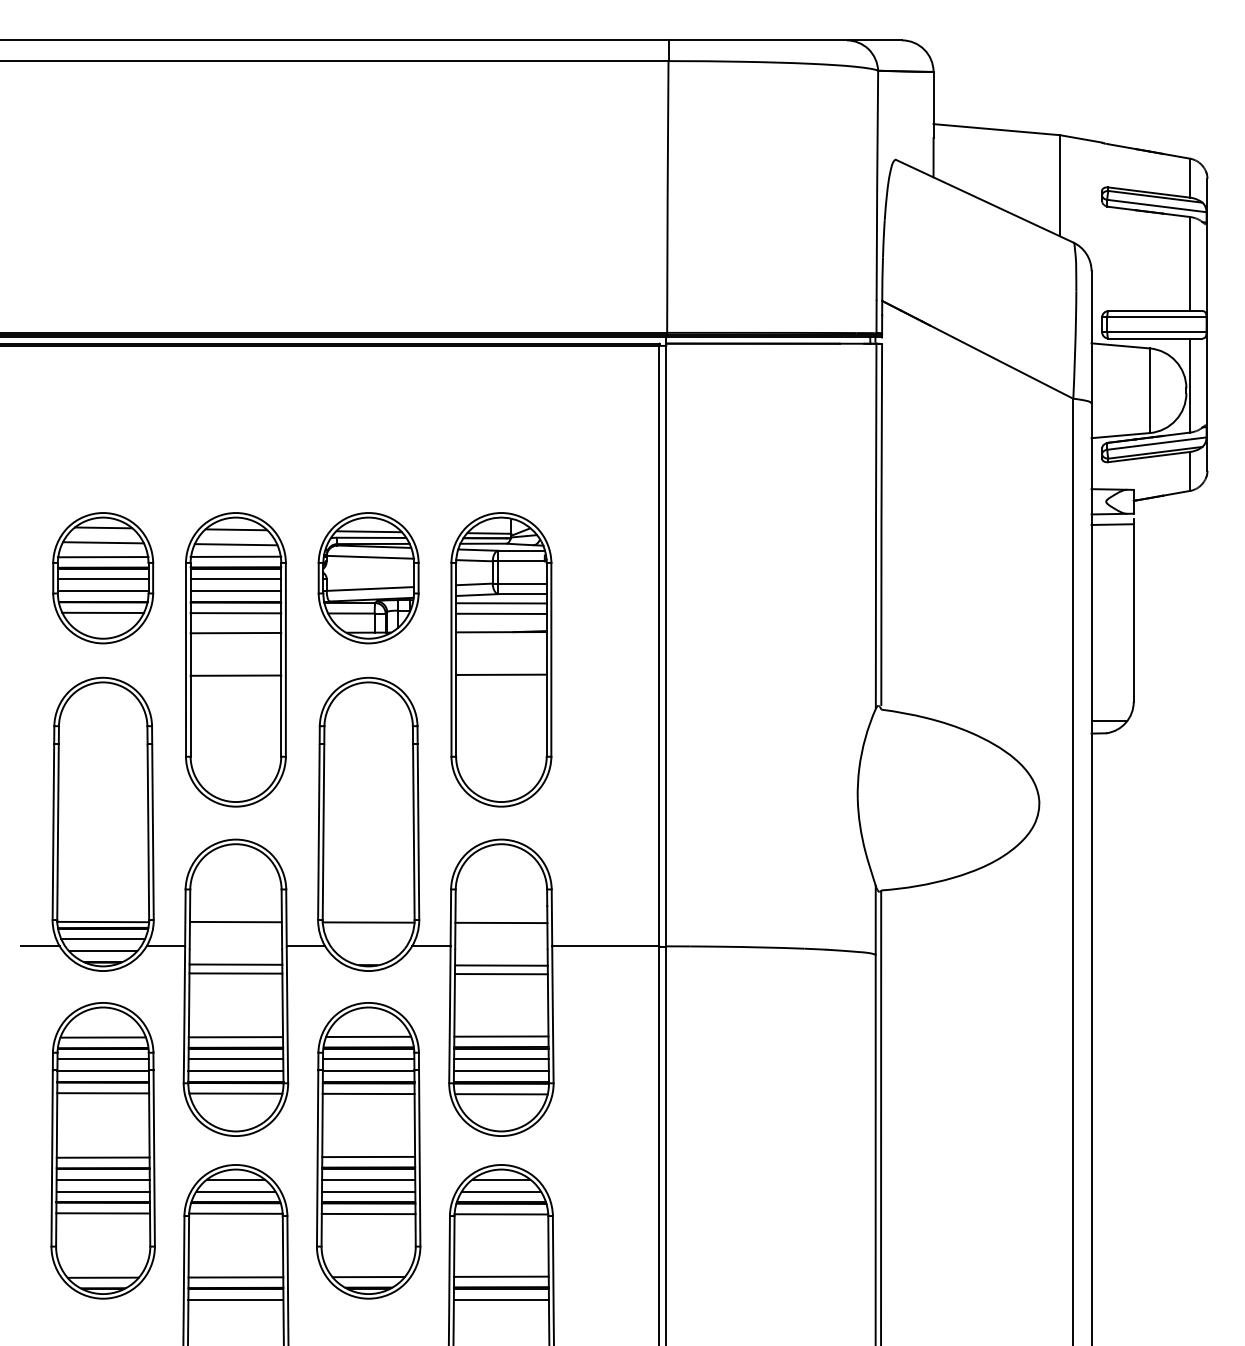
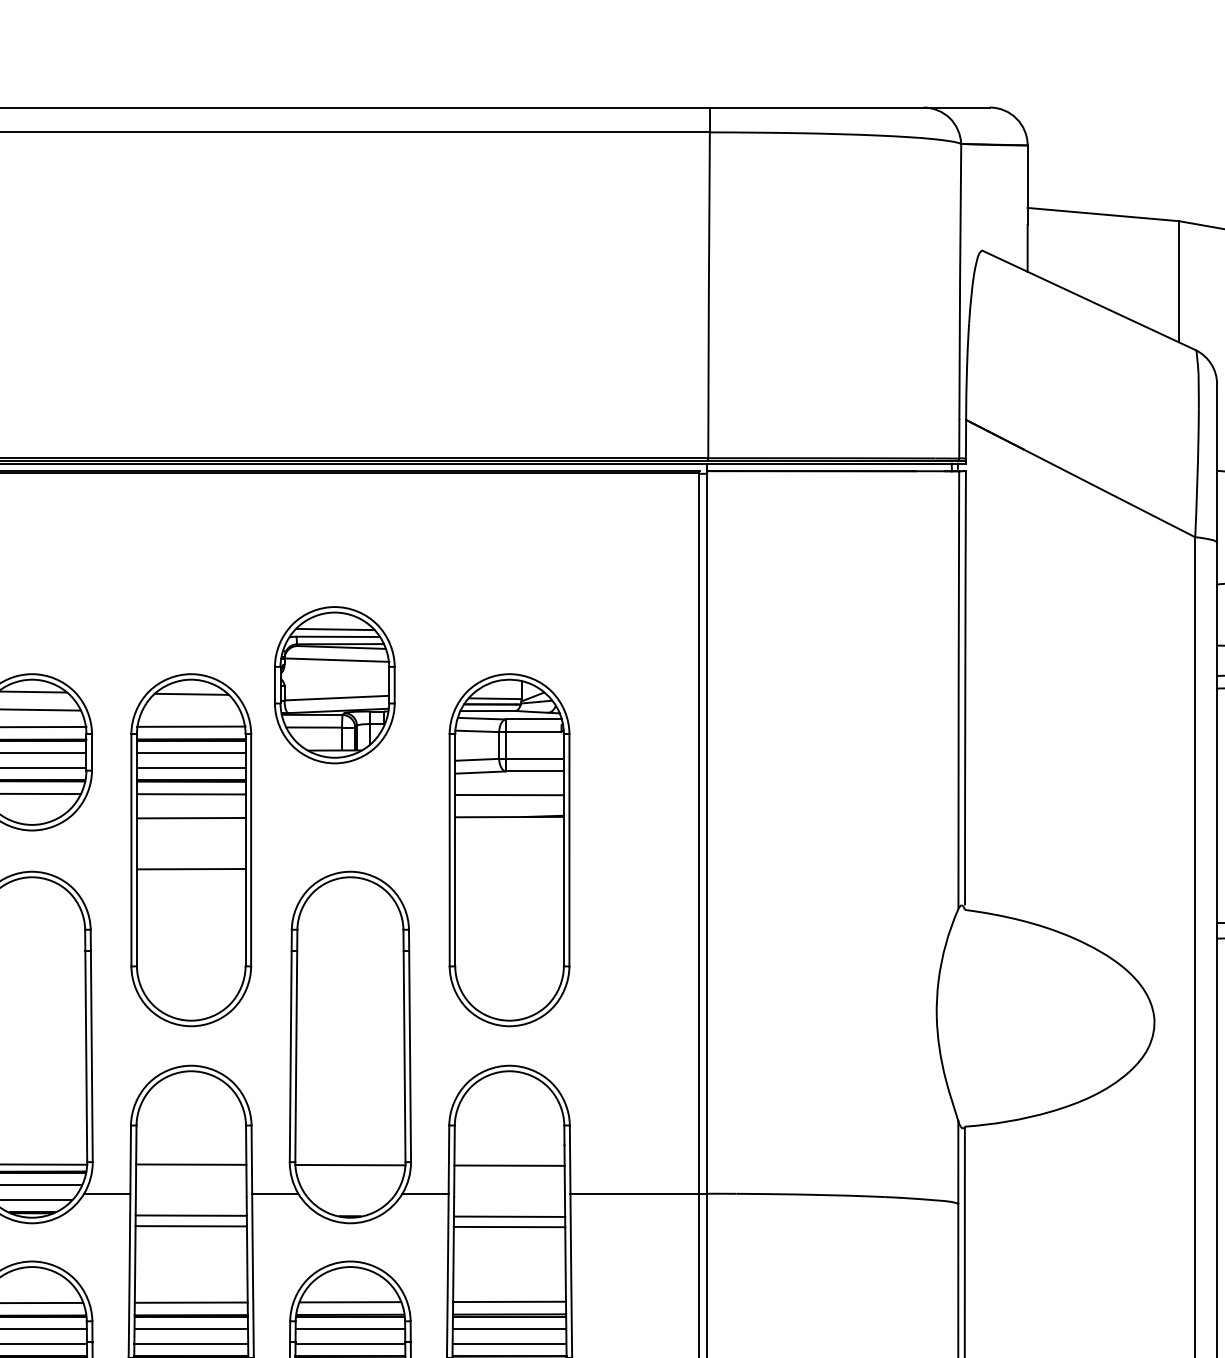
line: (235, 544) -> (190, 711), removed
part: (368, 578) -> (334, 685), moved
line: (501, 603) -> (509, 782), removed
line: (501, 674) -> (509, 867), removed

